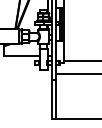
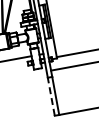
line: (51, 98) -> (50, 95), solid -> dashed

